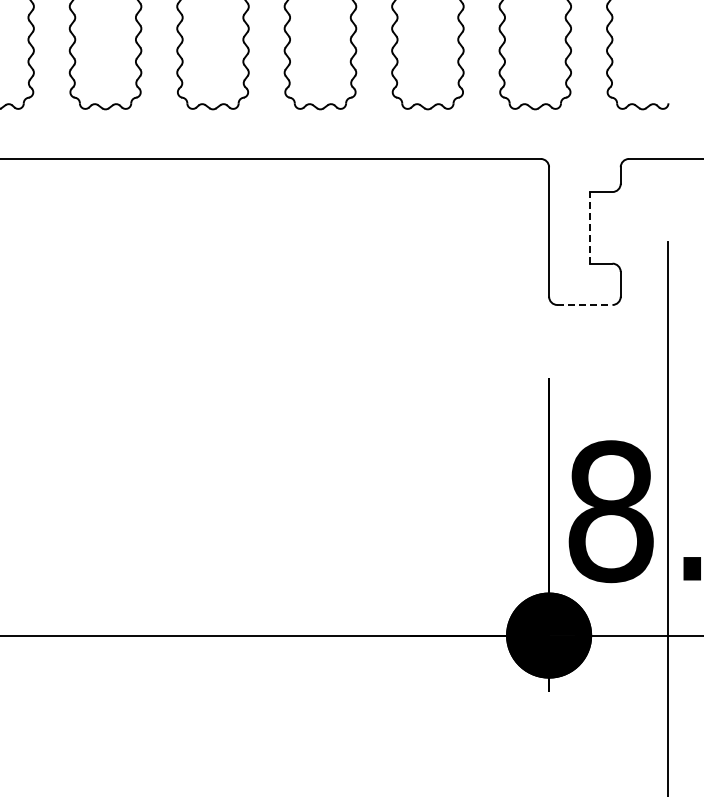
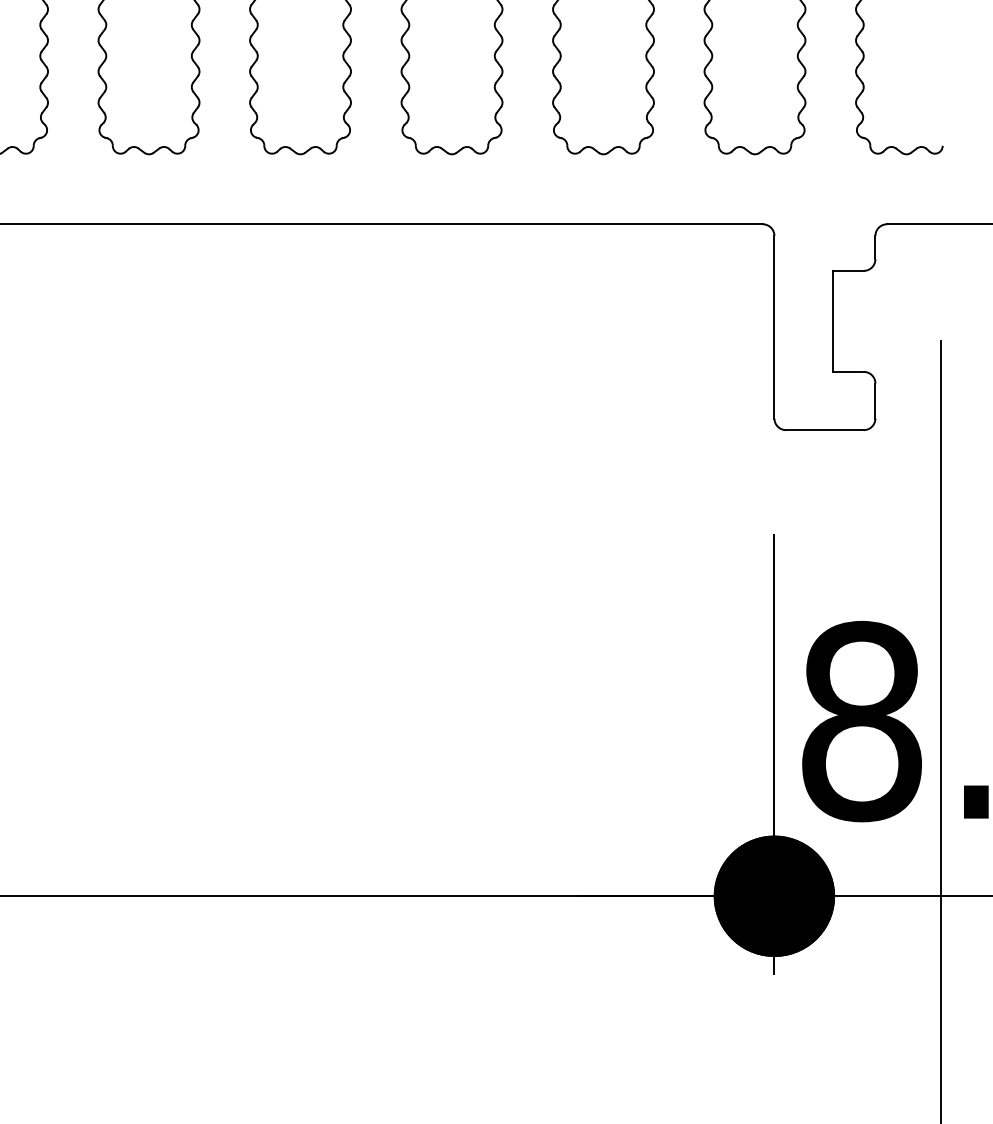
line: (590, 227) -> (832, 320), dashed -> solid
line: (584, 304) -> (824, 429), dashed -> solid

